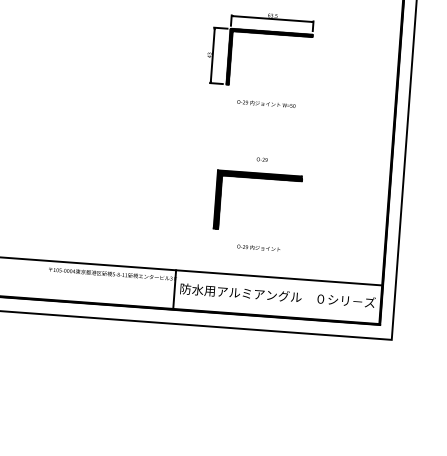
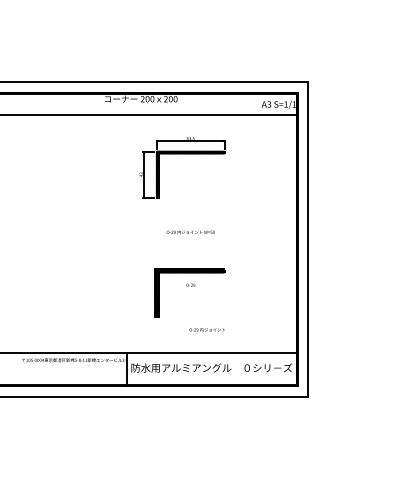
text: (265, 104) -> (190, 232), moved
text: (261, 158) -> (190, 284), moved
text: (257, 247) -> (206, 329), moved

